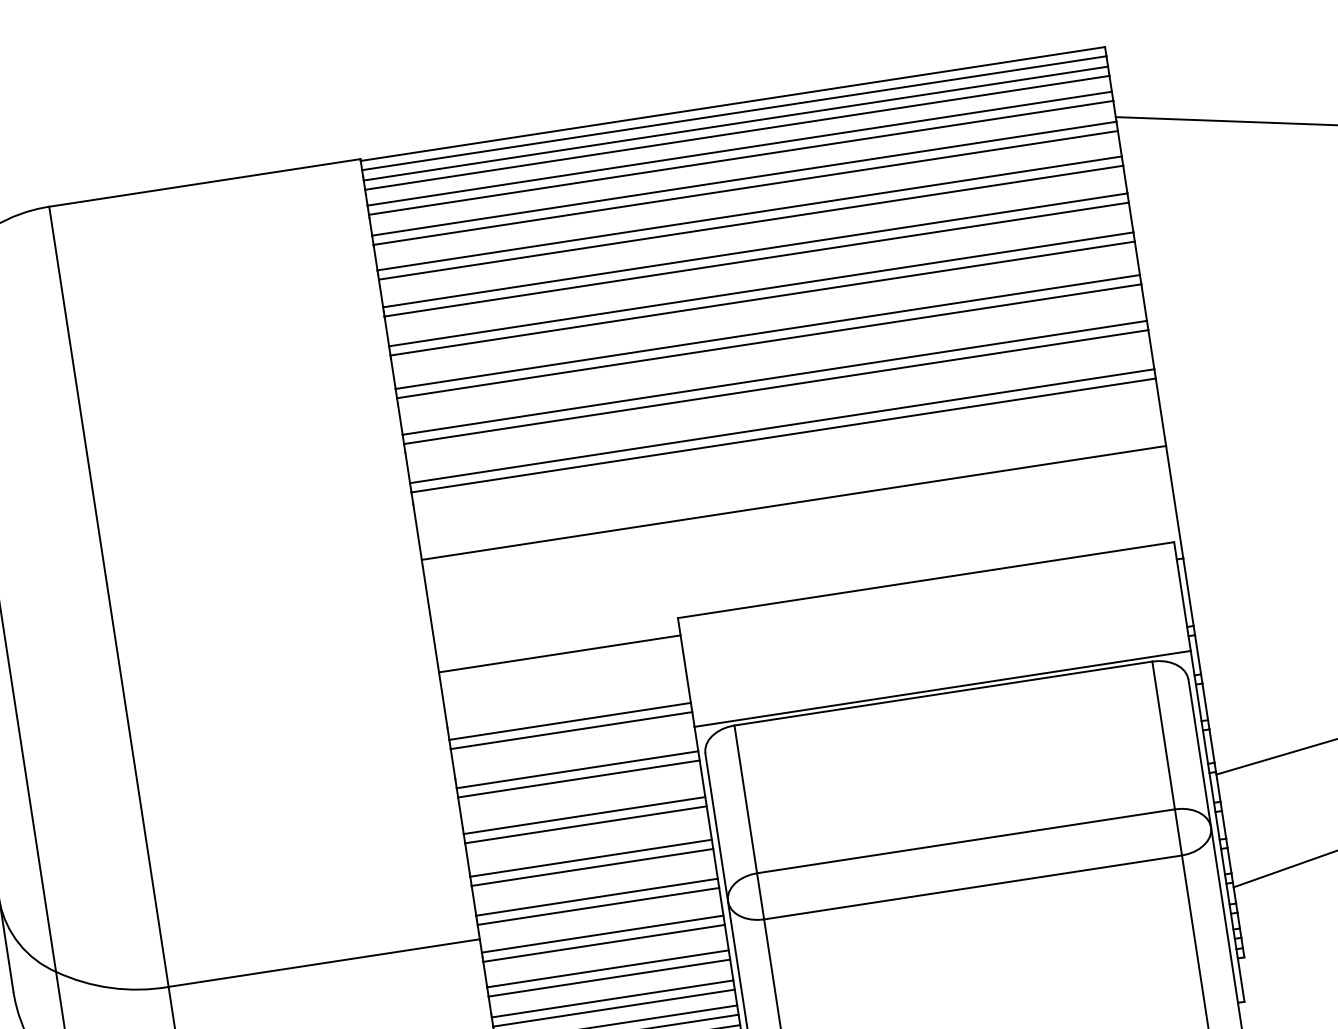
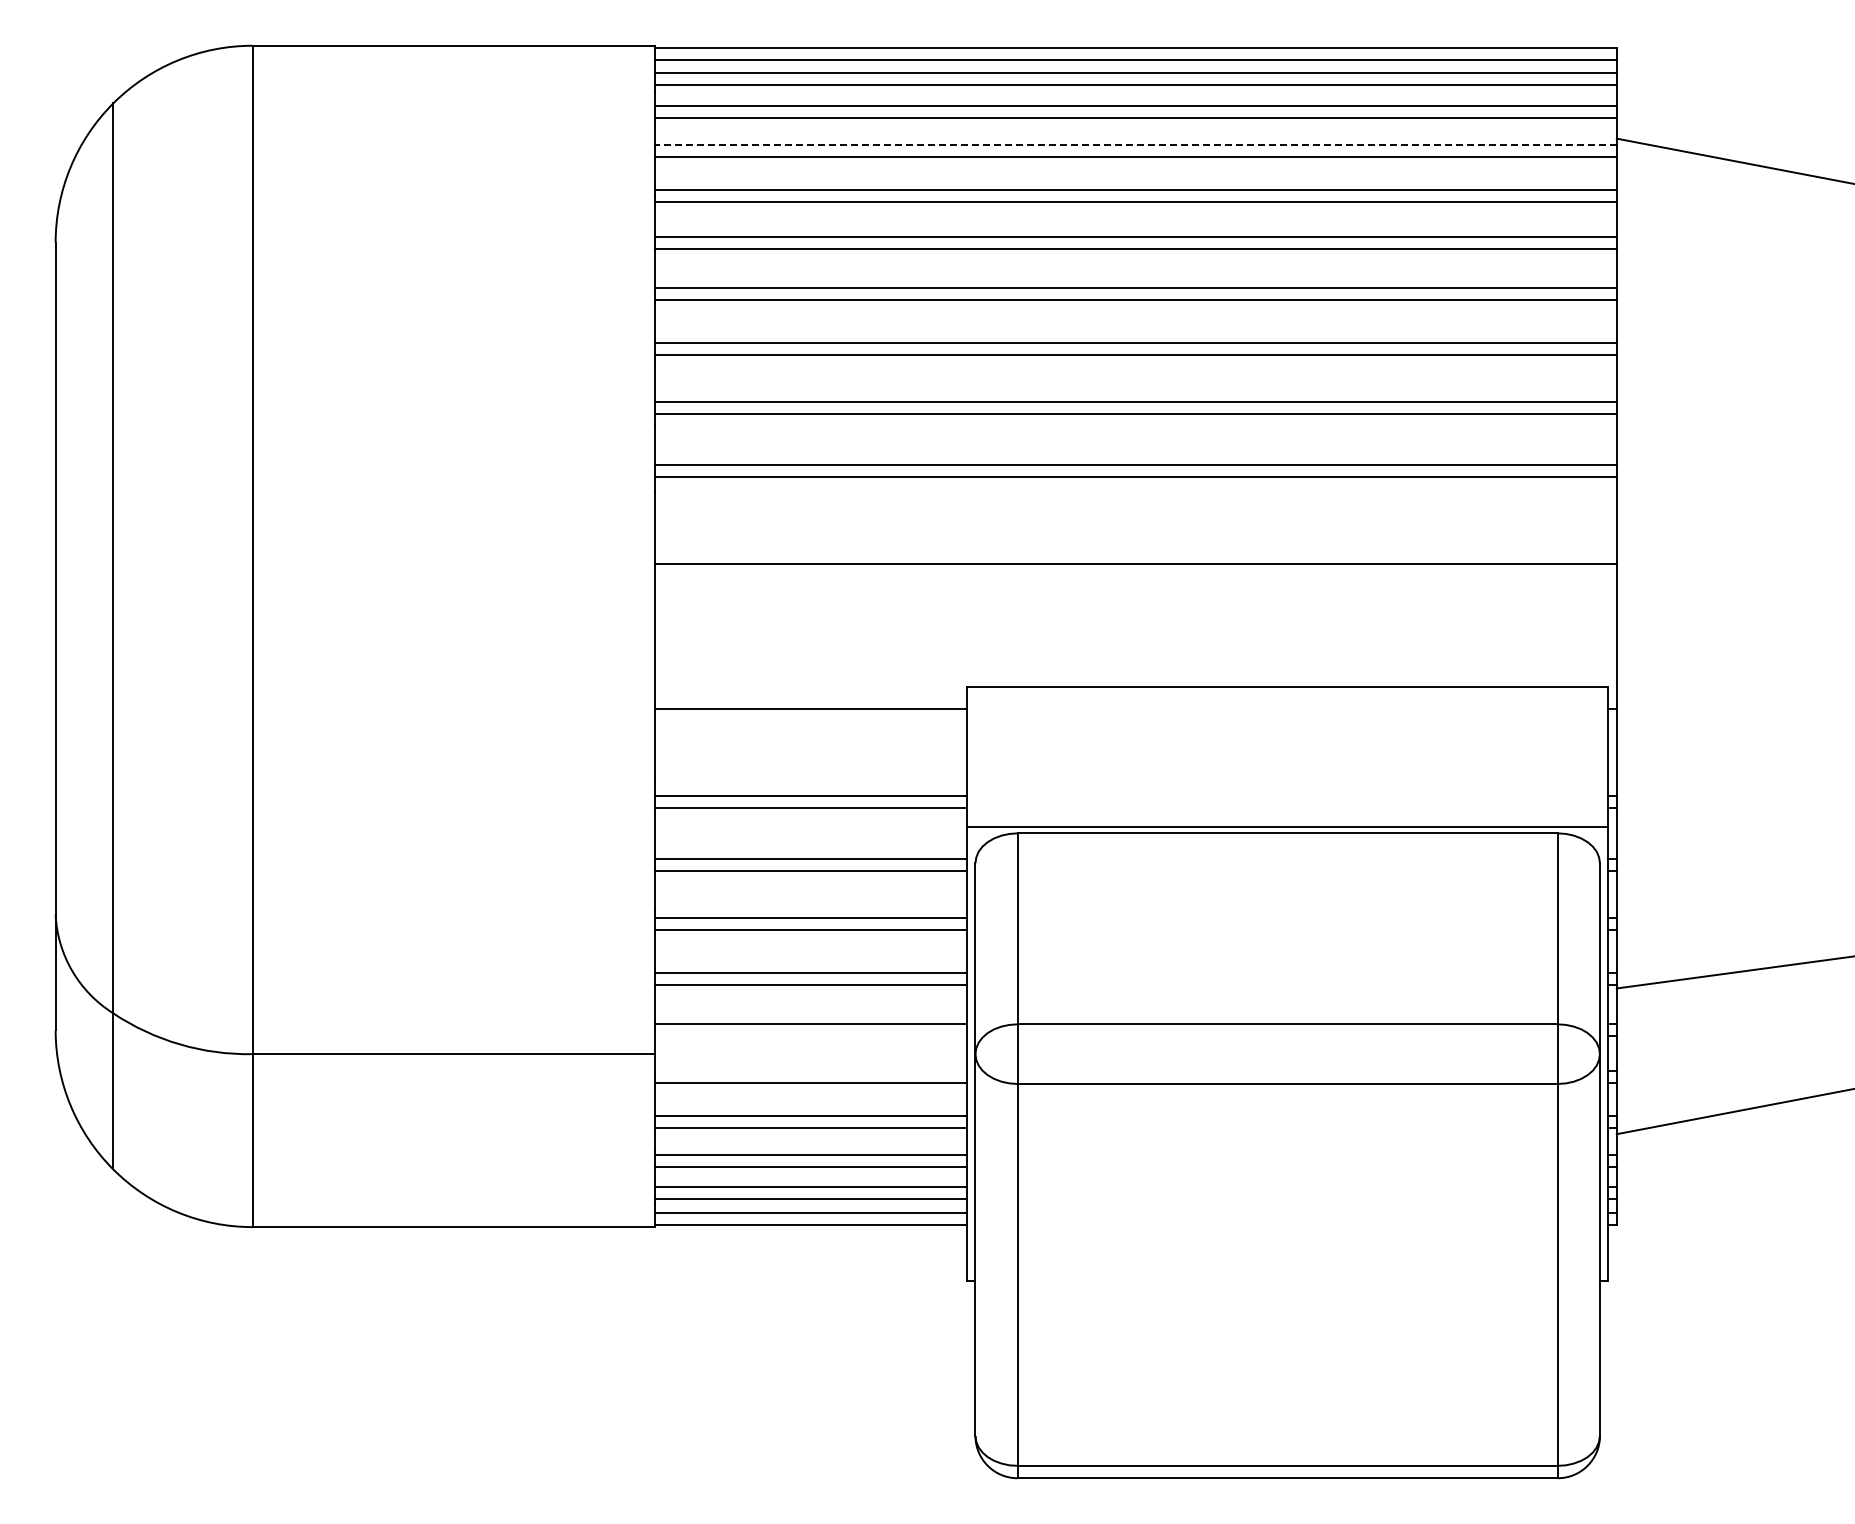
line: (744, 178) -> (1135, 144), solid -> dashed
line: (598, 906) -> (810, 1035), removed
line: (602, 934) -> (810, 1071), removed

